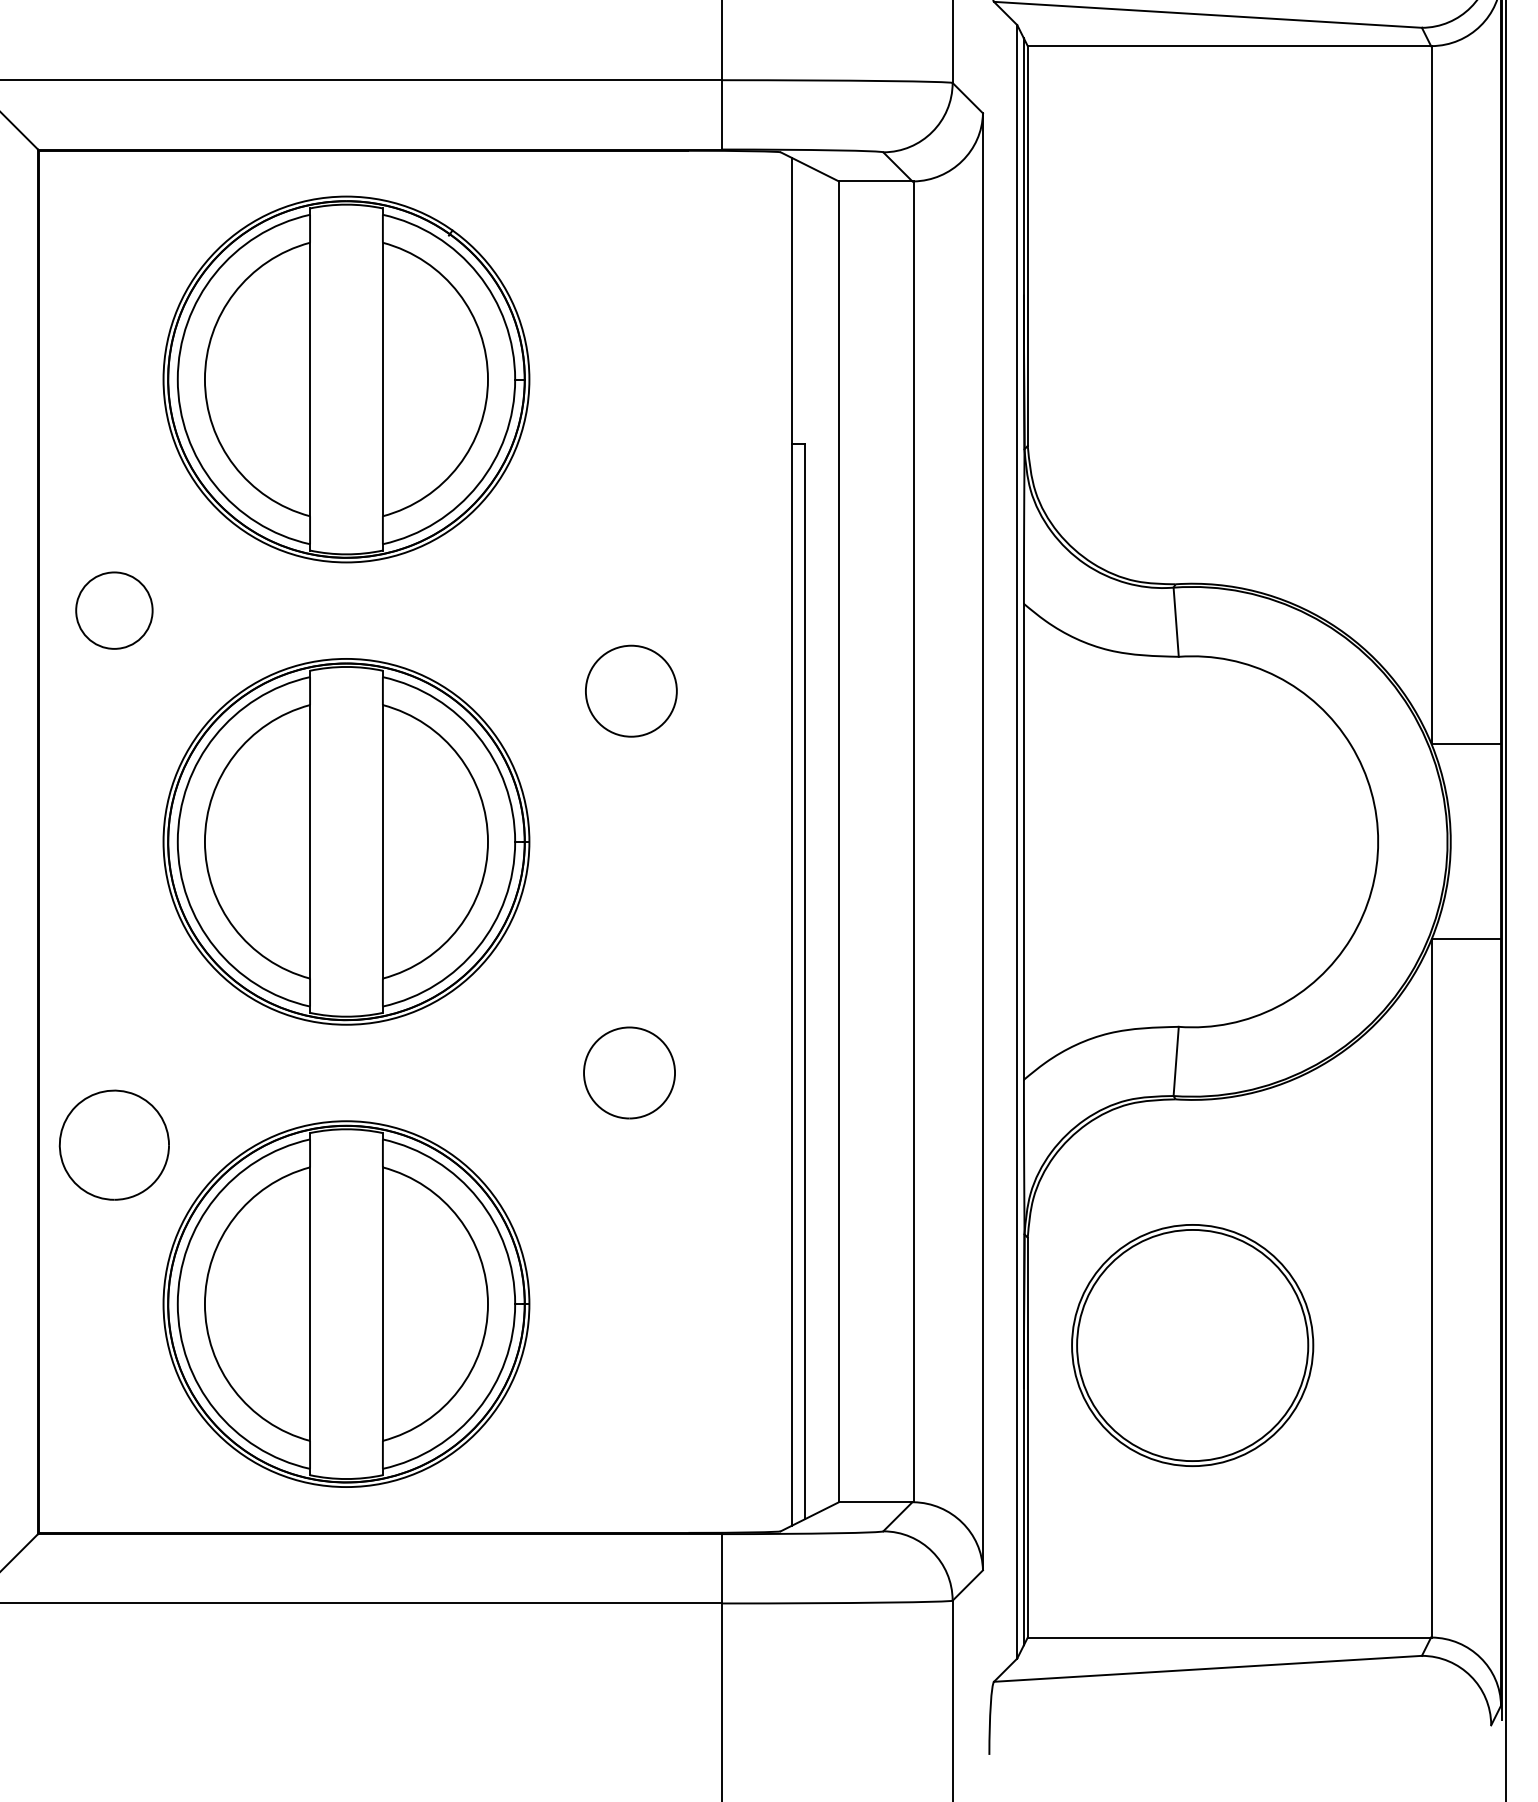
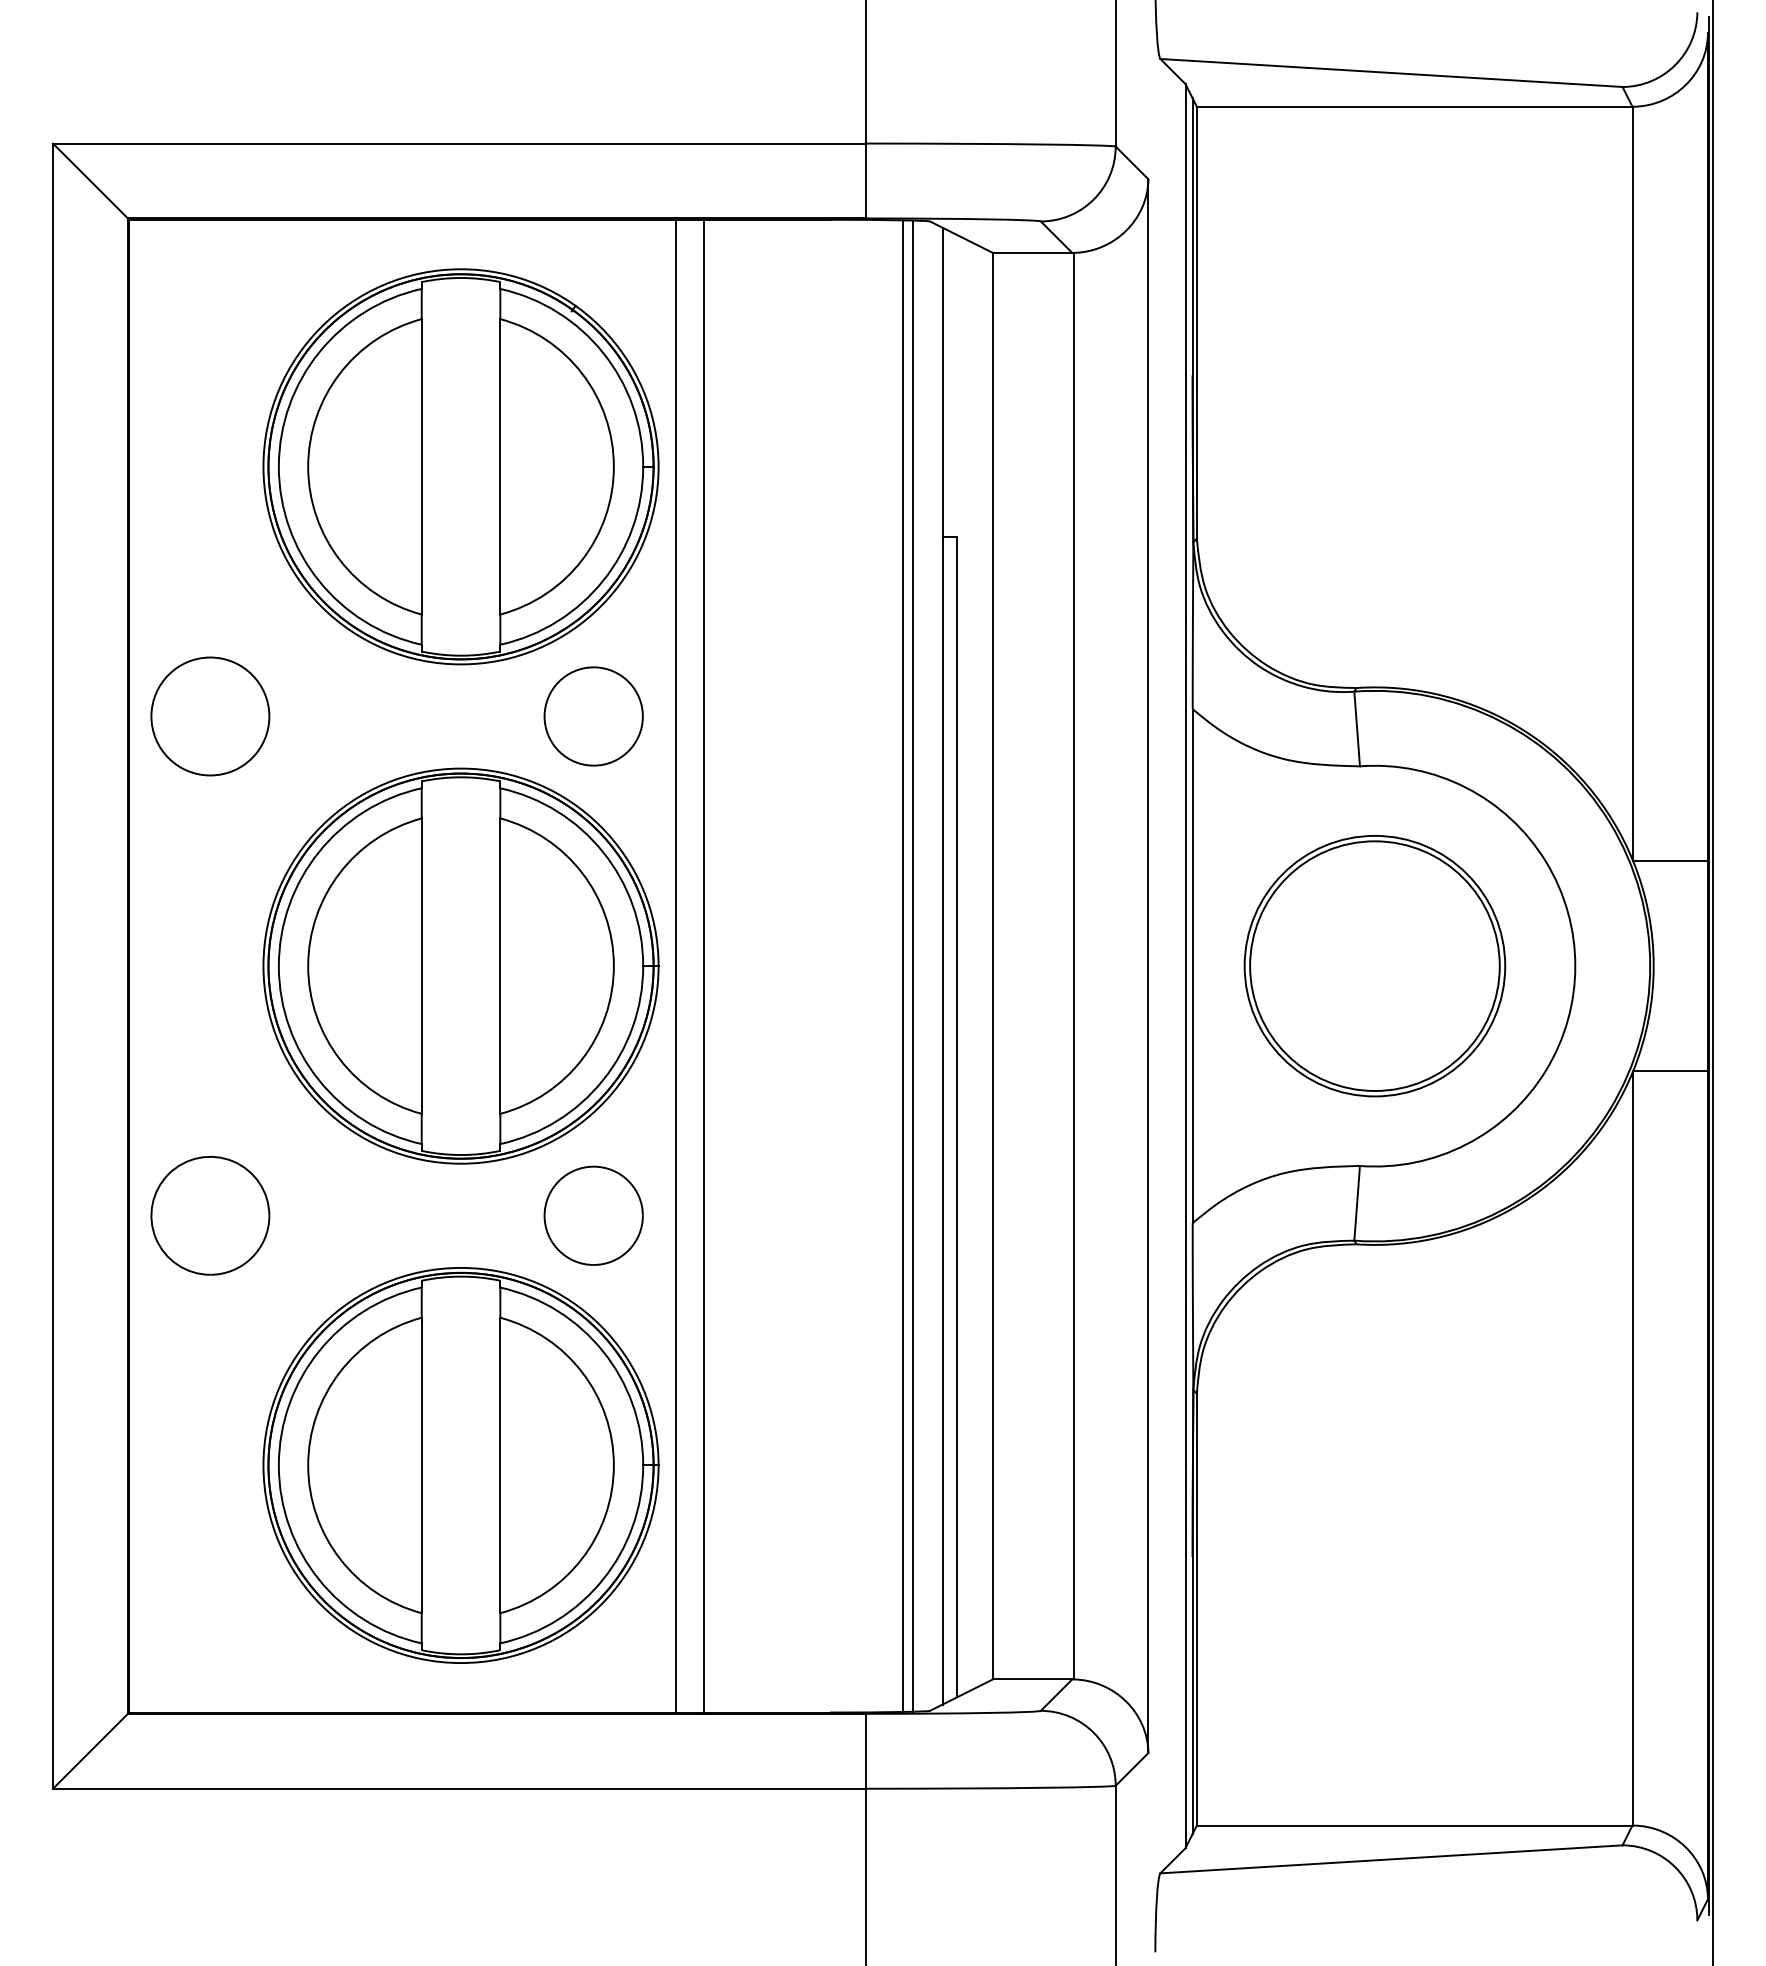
circle: (114, 610) -> (210, 716), size x1.43
circle: (631, 691) -> (593, 716), moved
line: (545, 841) -> (675, 965), added
line: (570, 841) -> (703, 965), added
line: (756, 841) -> (903, 965), added
line: (765, 841) -> (913, 965), added
part: (629, 1072) -> (593, 1215), moved
part: (114, 1144) -> (210, 1215), moved
part: (1192, 1345) -> (1374, 966), moved

